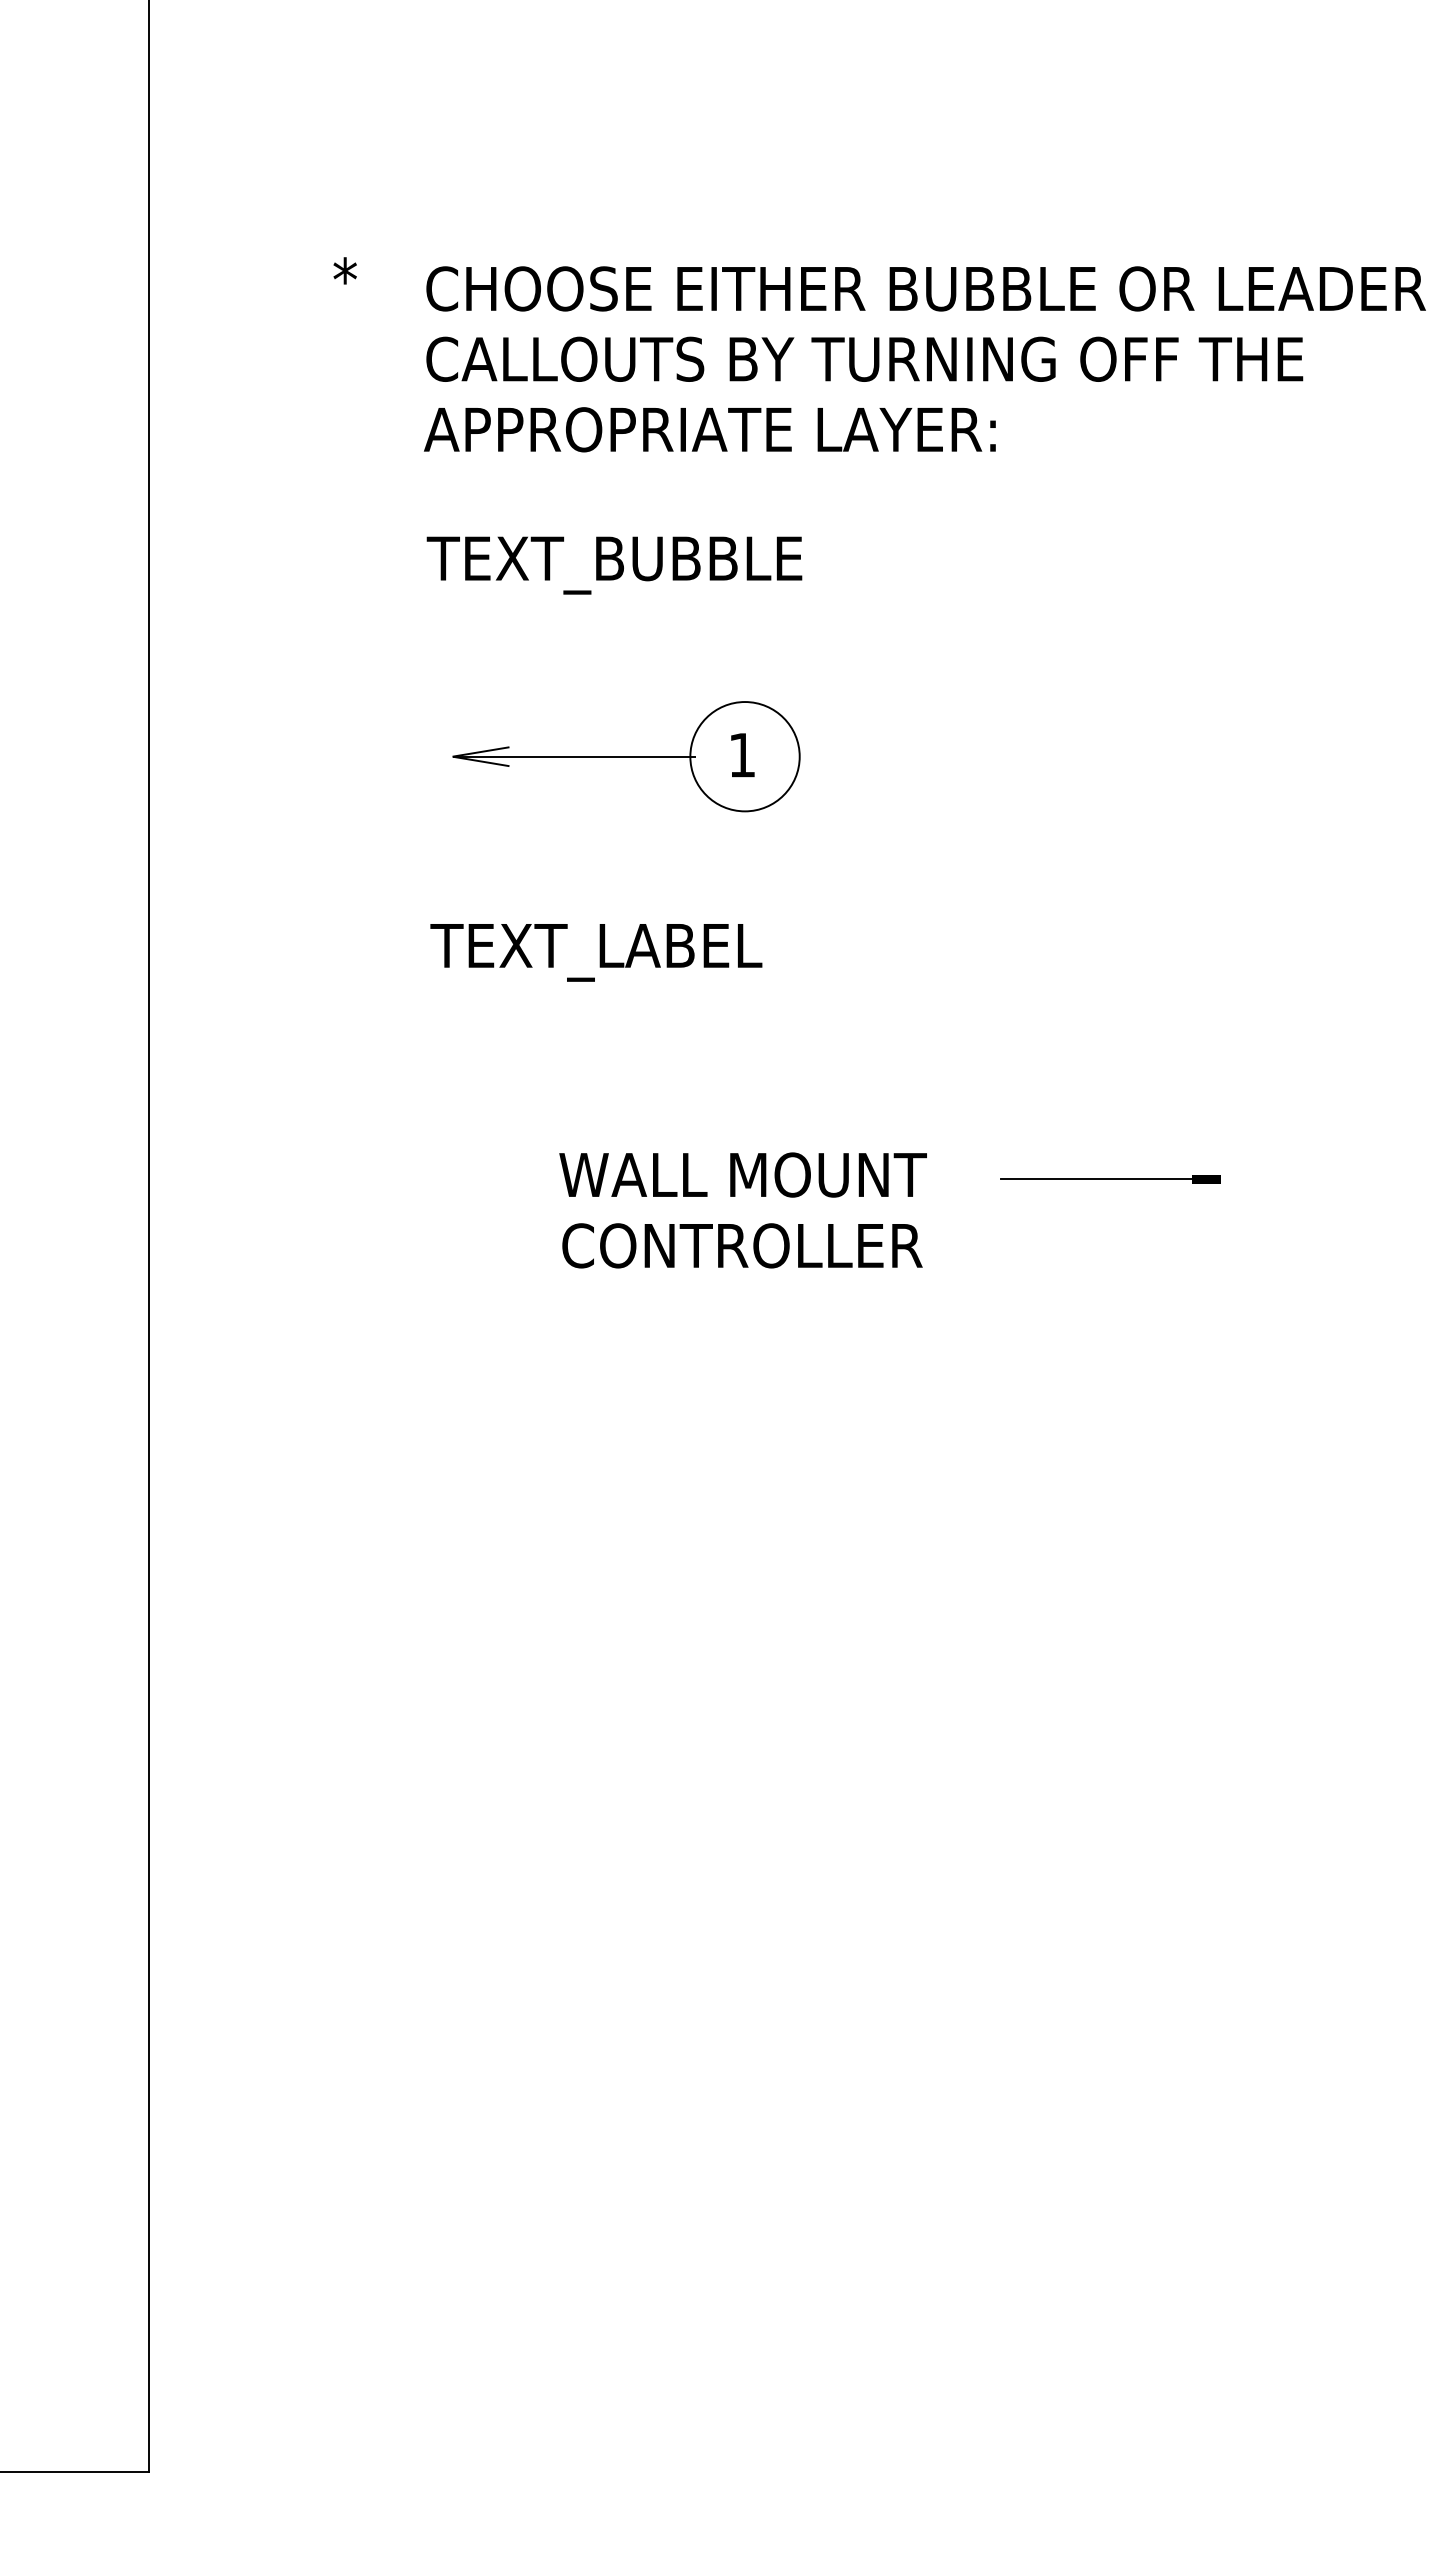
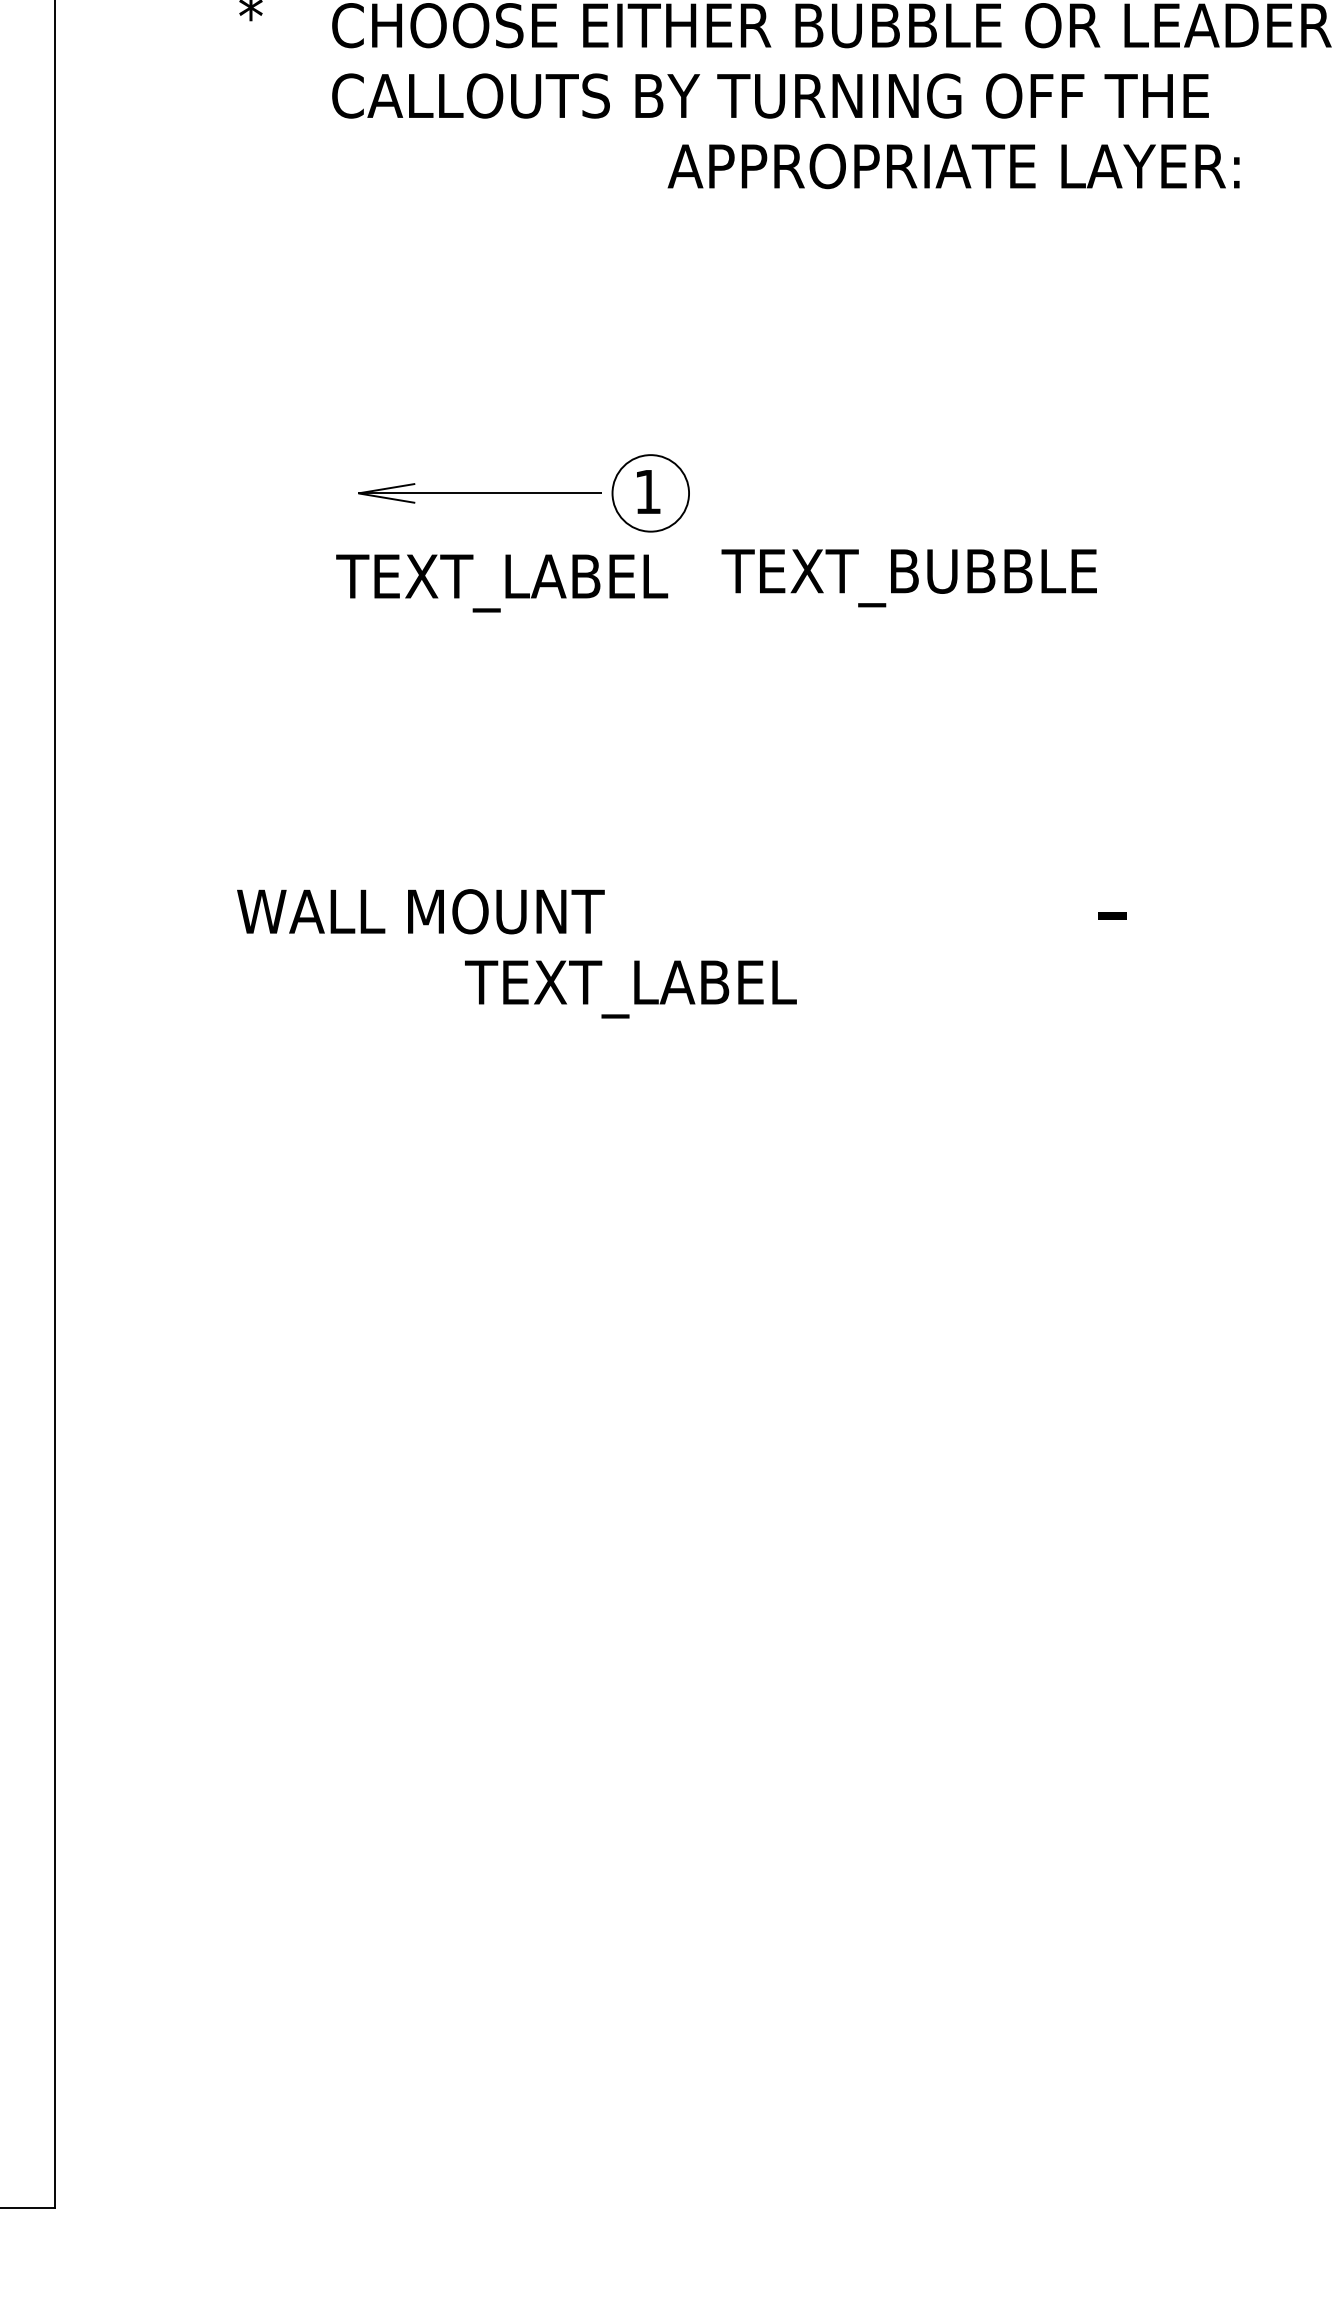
text: (709, 429) -> (953, 166), moved
text: (614, 565) -> (909, 578), moved
circle: (744, 756) -> (650, 493), size x0.7
text: (596, 952) -> (502, 583), moved
text: (742, 1174) -> (420, 911), moved
line: (1107, 1178) -> (1013, 915), removed
text: (740, 1252) -> (646, 989), CONTROLLER -> TEXT_LABEL

